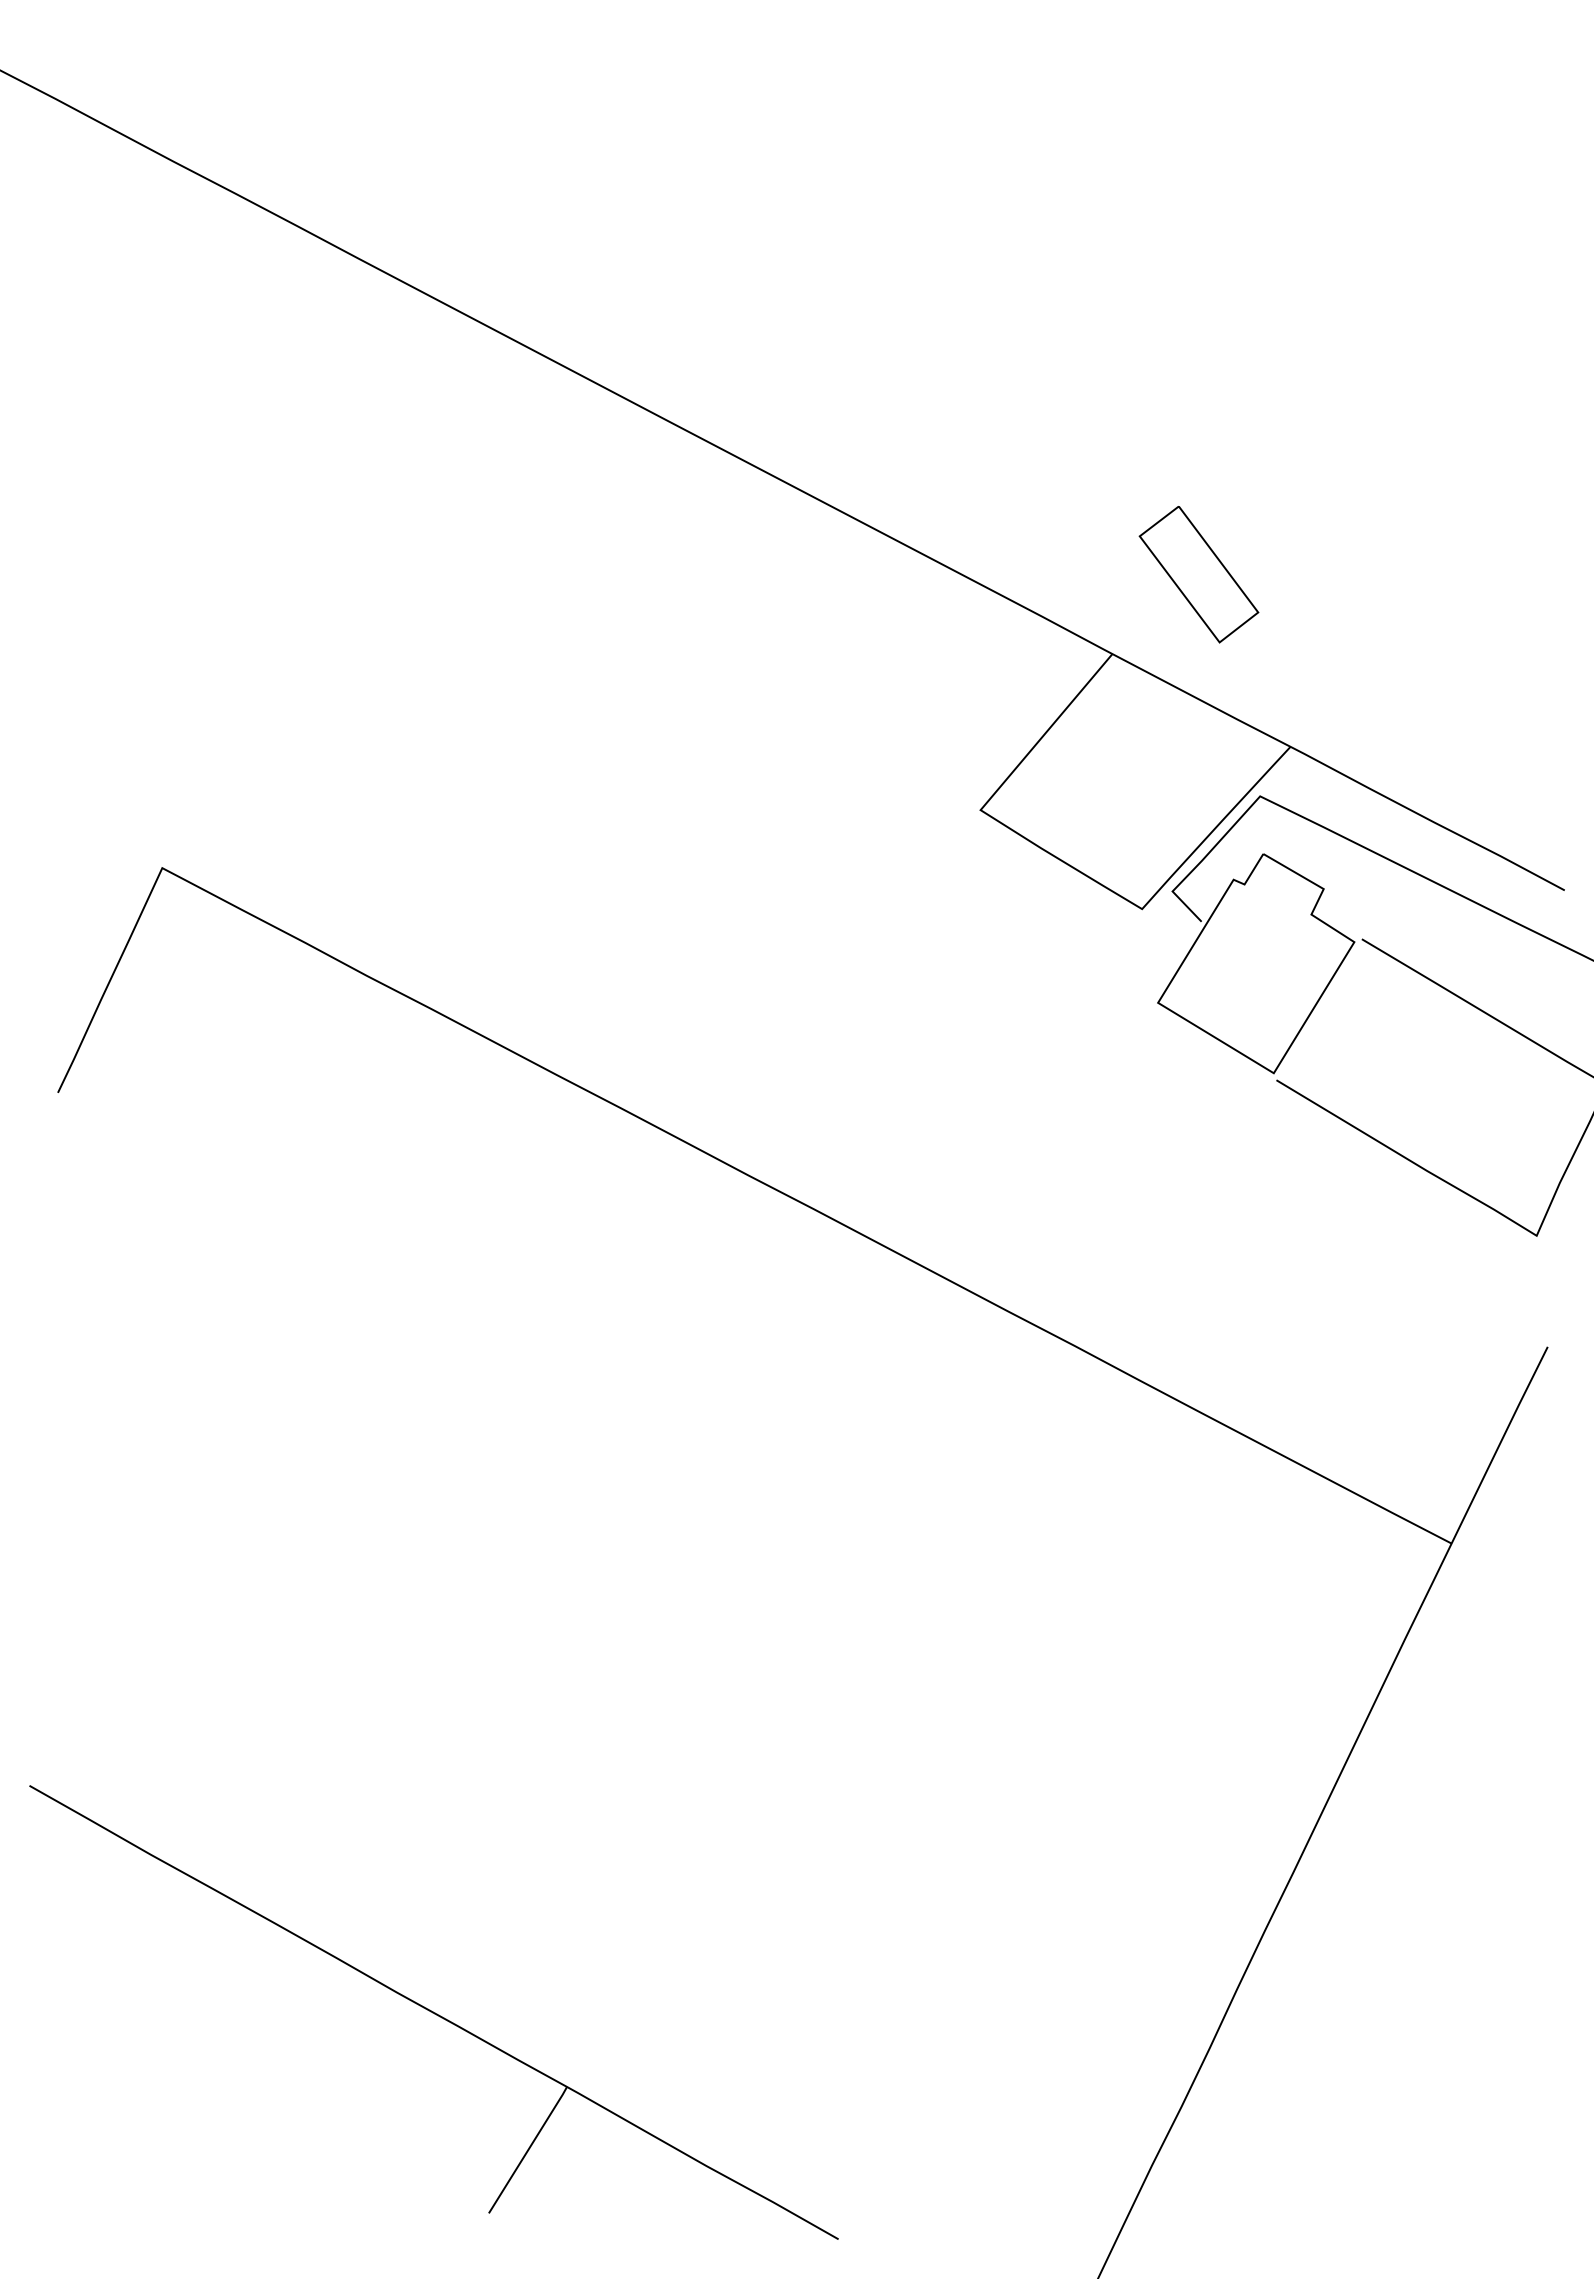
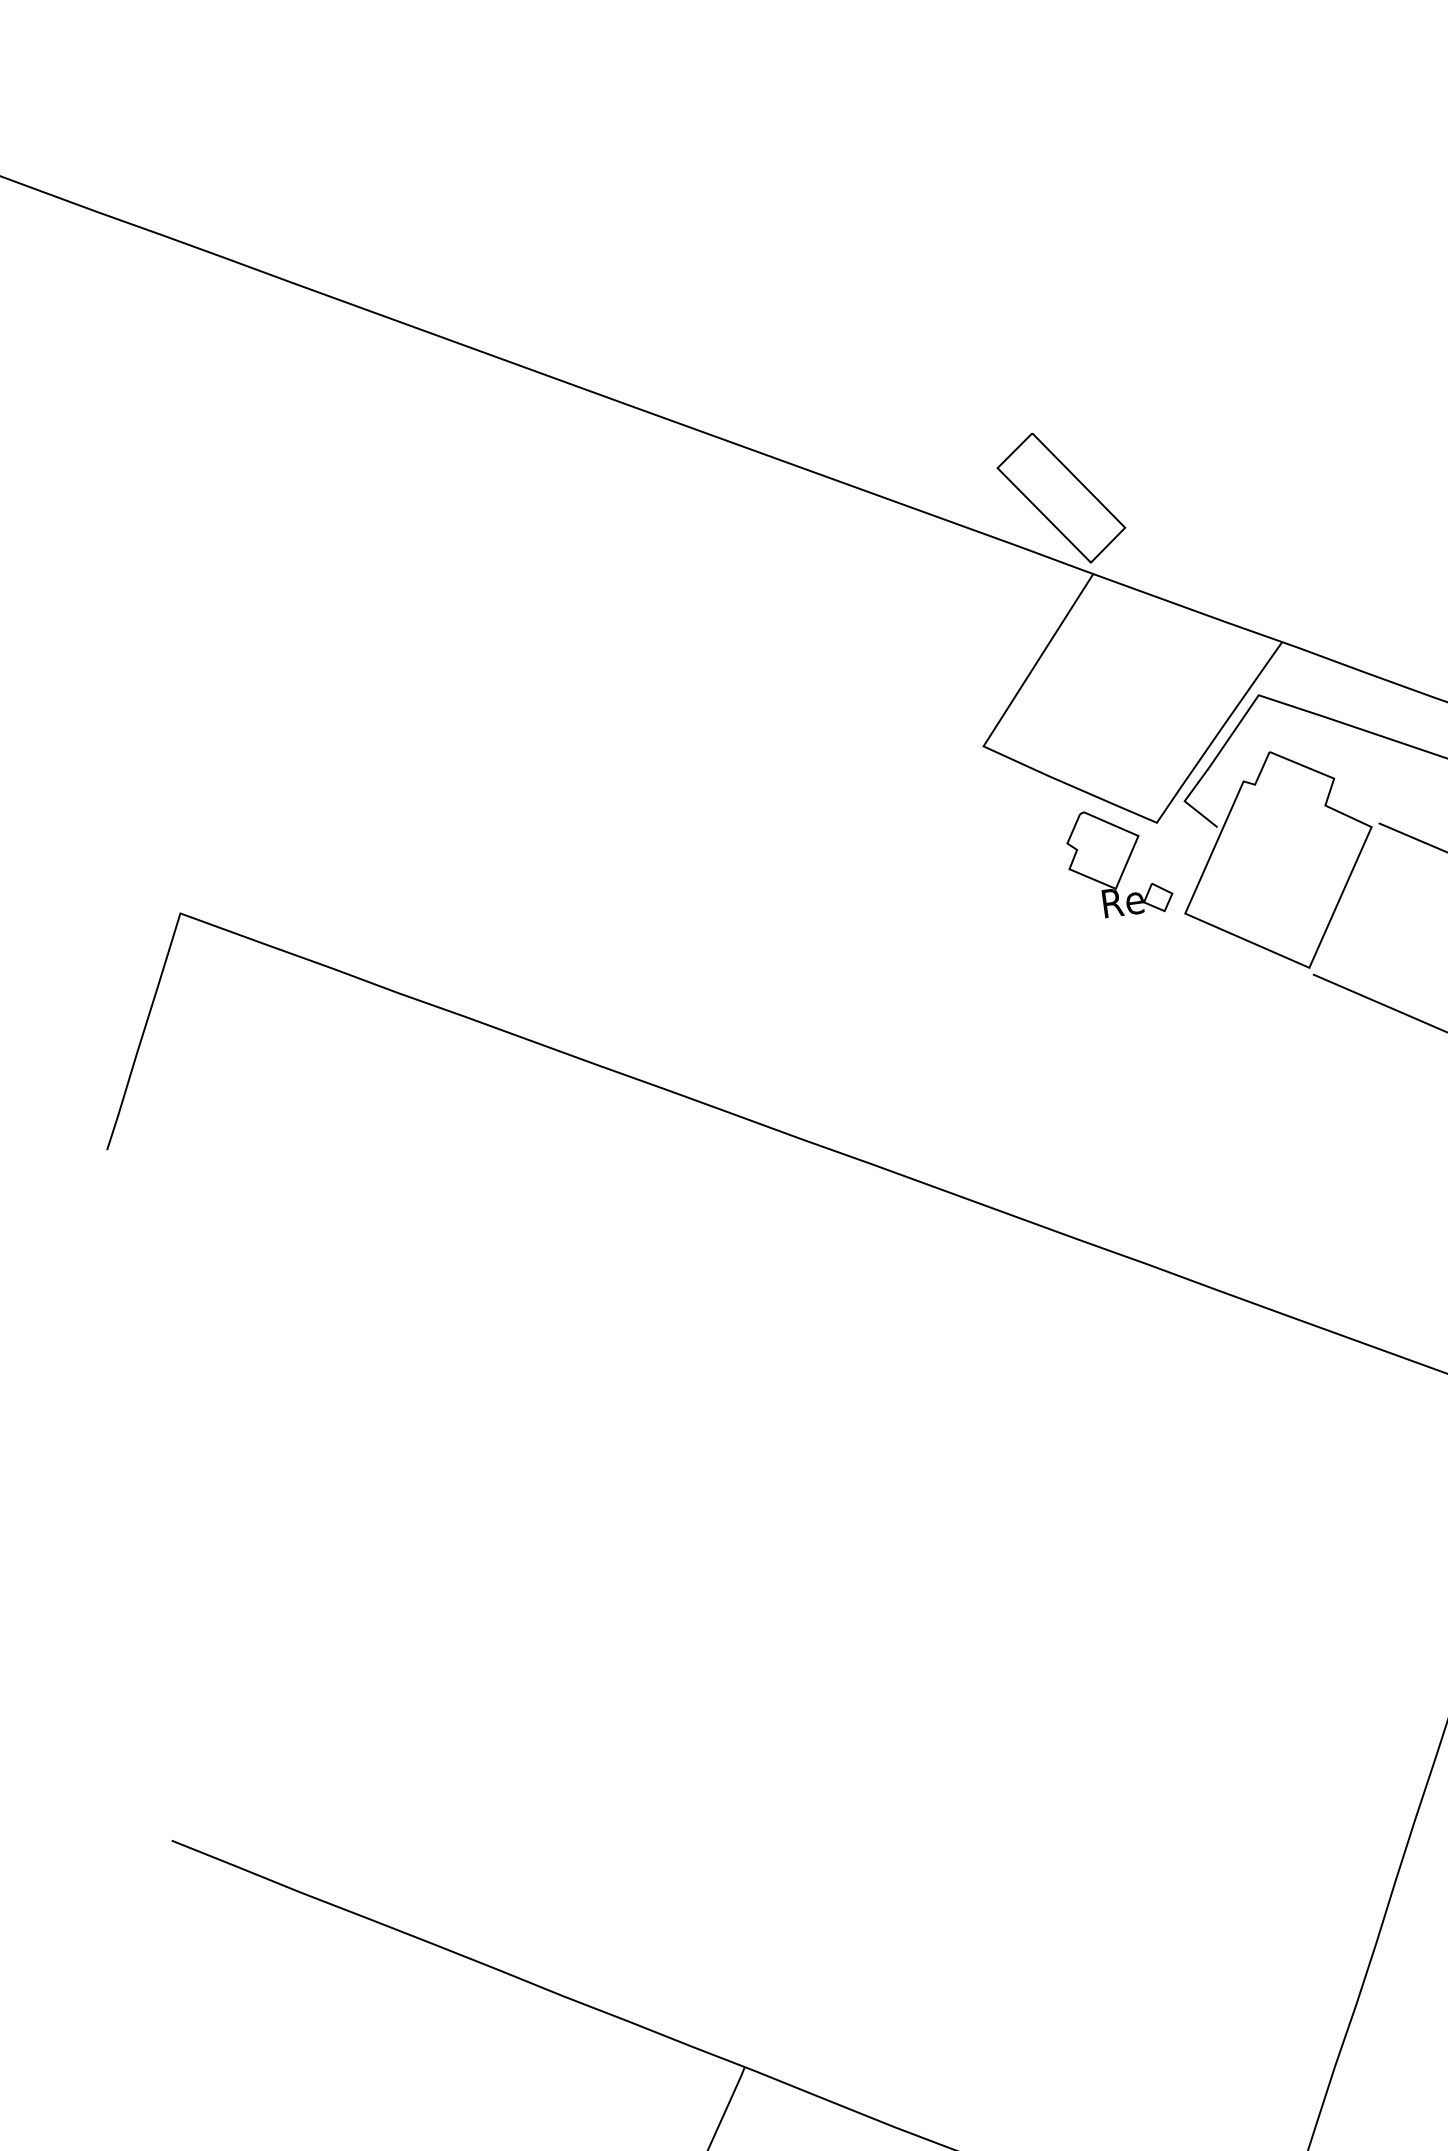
part: (1198, 574) -> (1060, 498), moved
part: (1098, 943) -> (1118, 862), added

